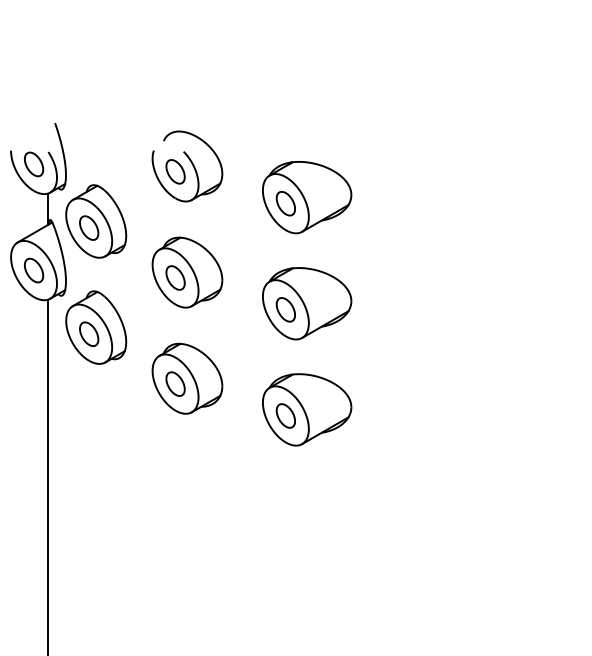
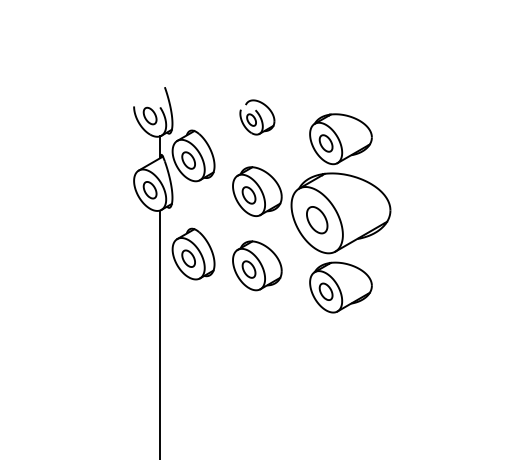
part: (187, 166) -> (257, 117), size x0.7
part: (306, 303) -> (340, 213), size x1.6
part: (96, 326) -> (193, 253), moved

